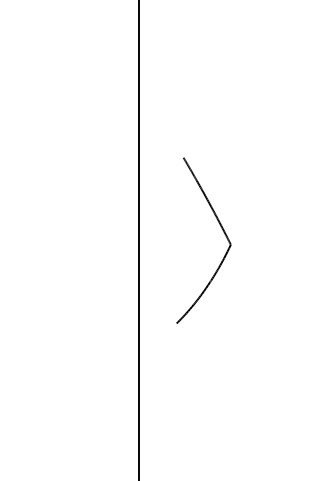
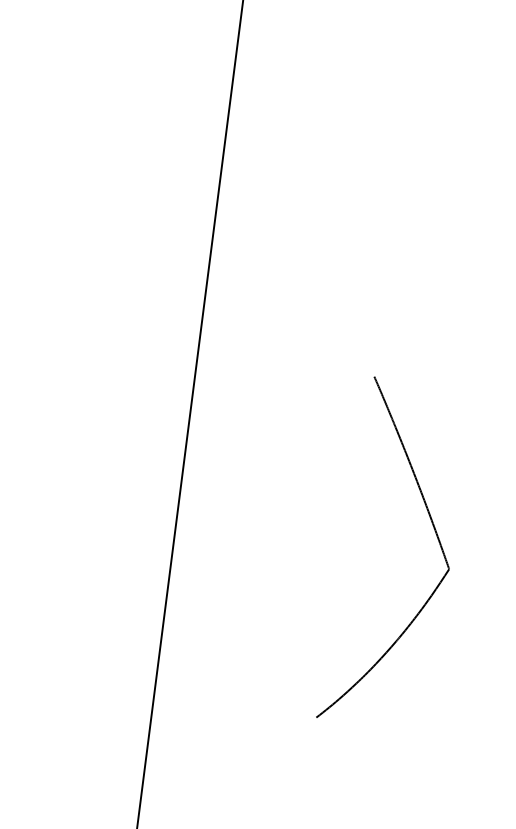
part: (222, 230) -> (435, 537), moved

